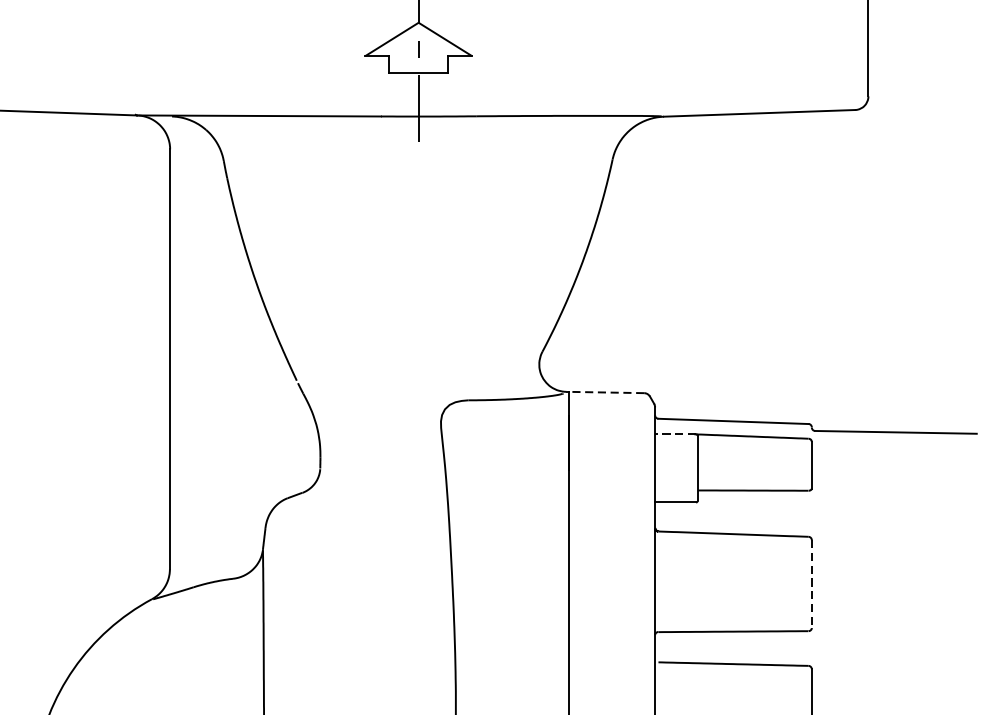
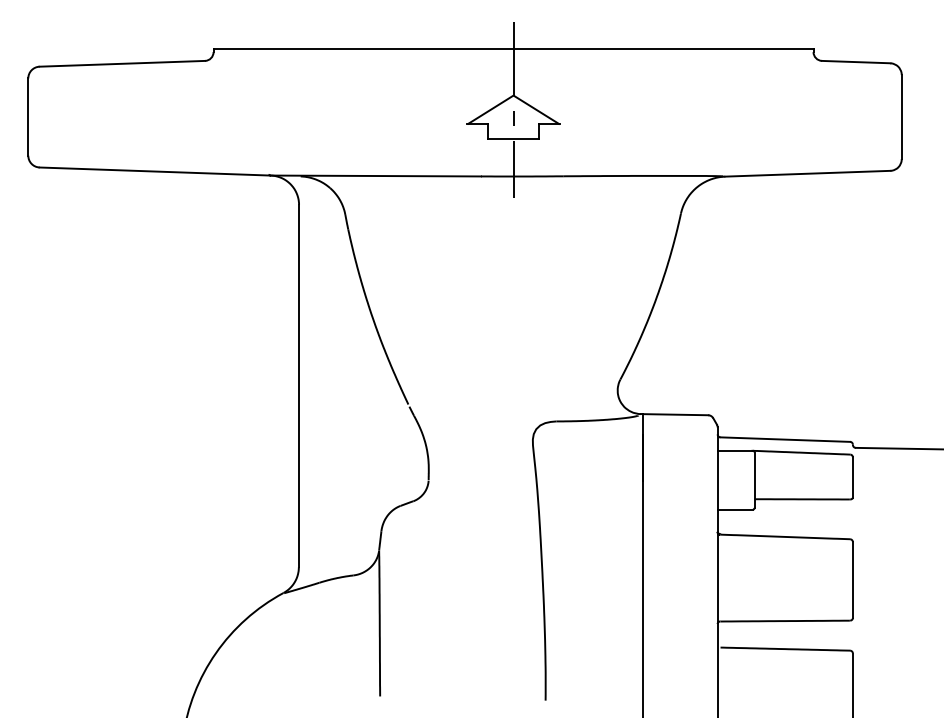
line: (606, 392) -> (675, 414), dashed -> solid
line: (675, 434) -> (735, 450), dashed -> solid
line: (811, 584) -> (852, 580), dashed -> solid

